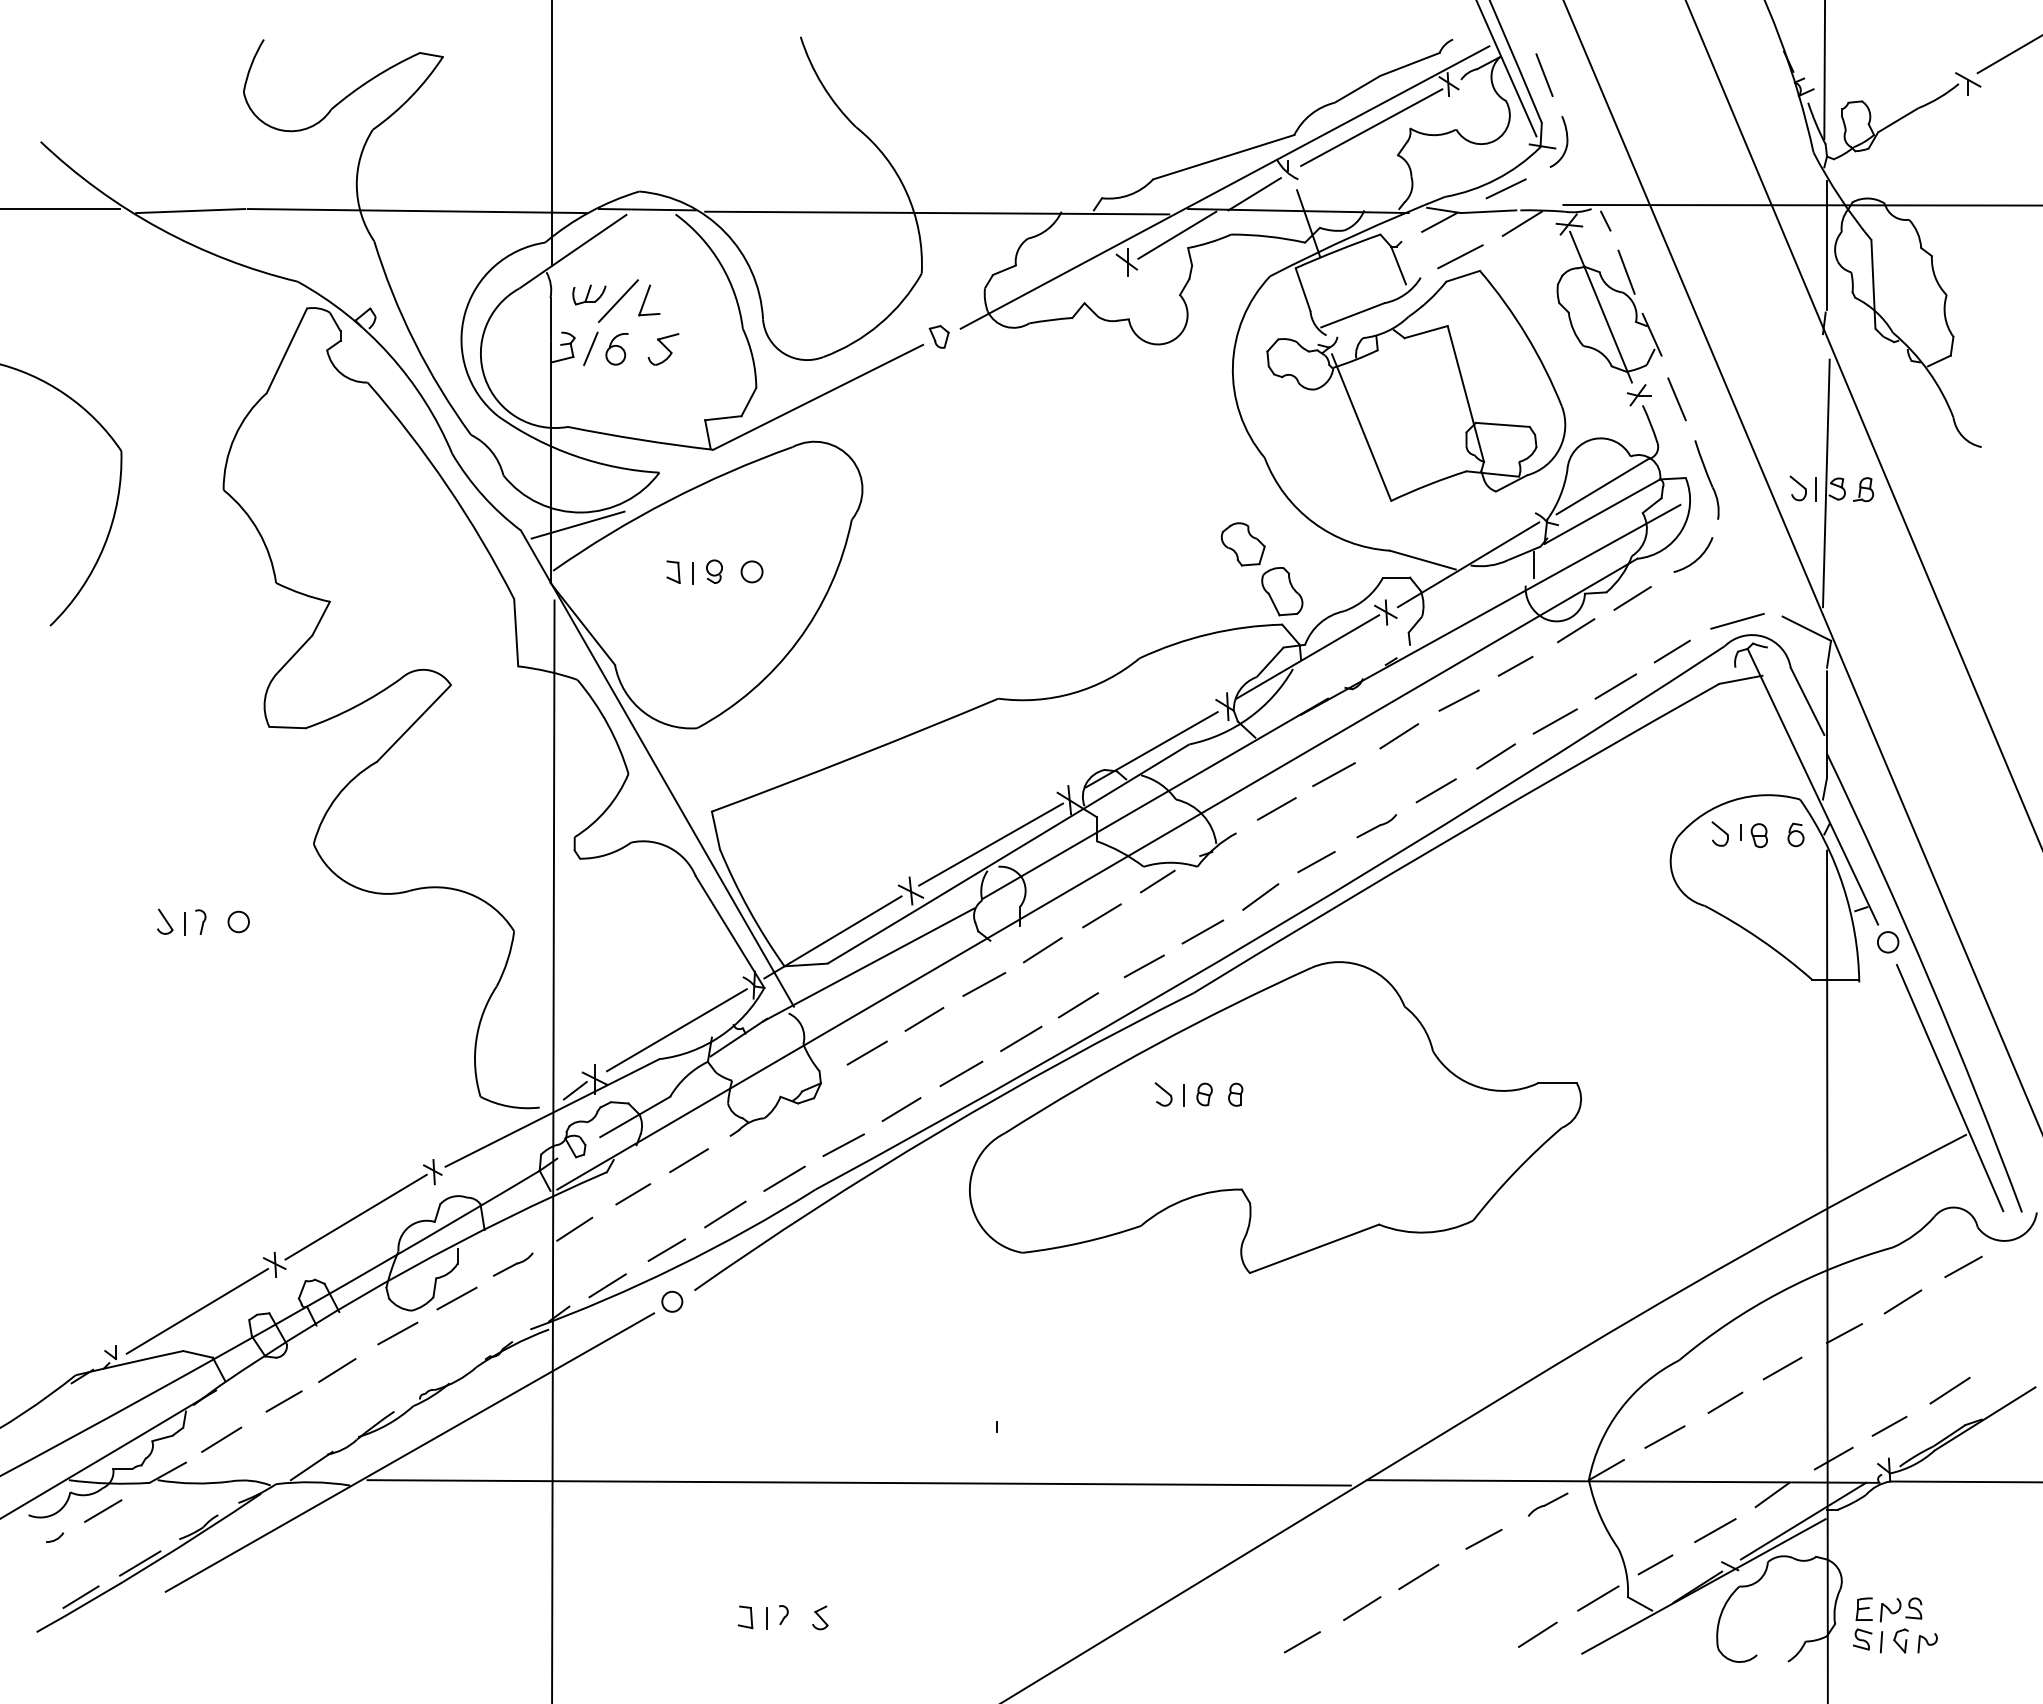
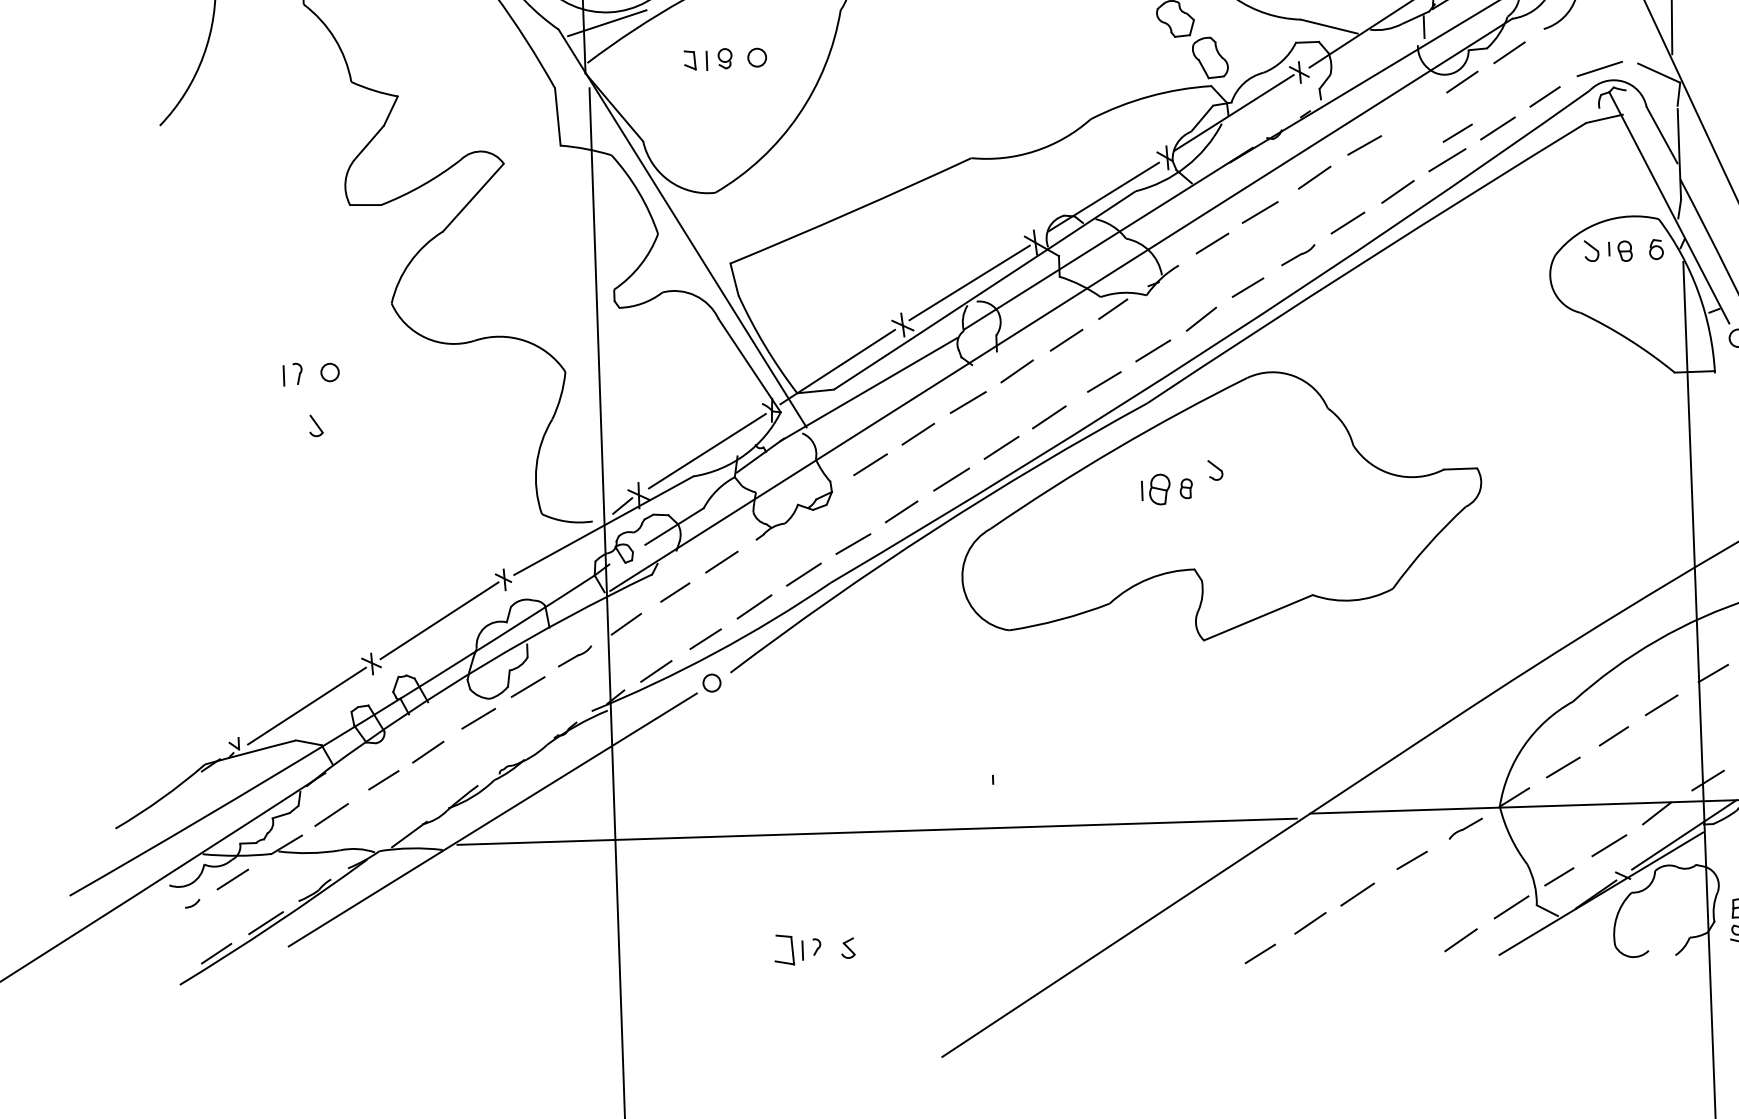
line: (1515, 665) -> (1457, 132), moved
part: (165, 921) -> (316, 425), moved
part: (1163, 1094) -> (1215, 470), moved
part: (1204, 1094) -> (1159, 489), size x1.6
part: (745, 1617) -> (784, 950), size x1.6

